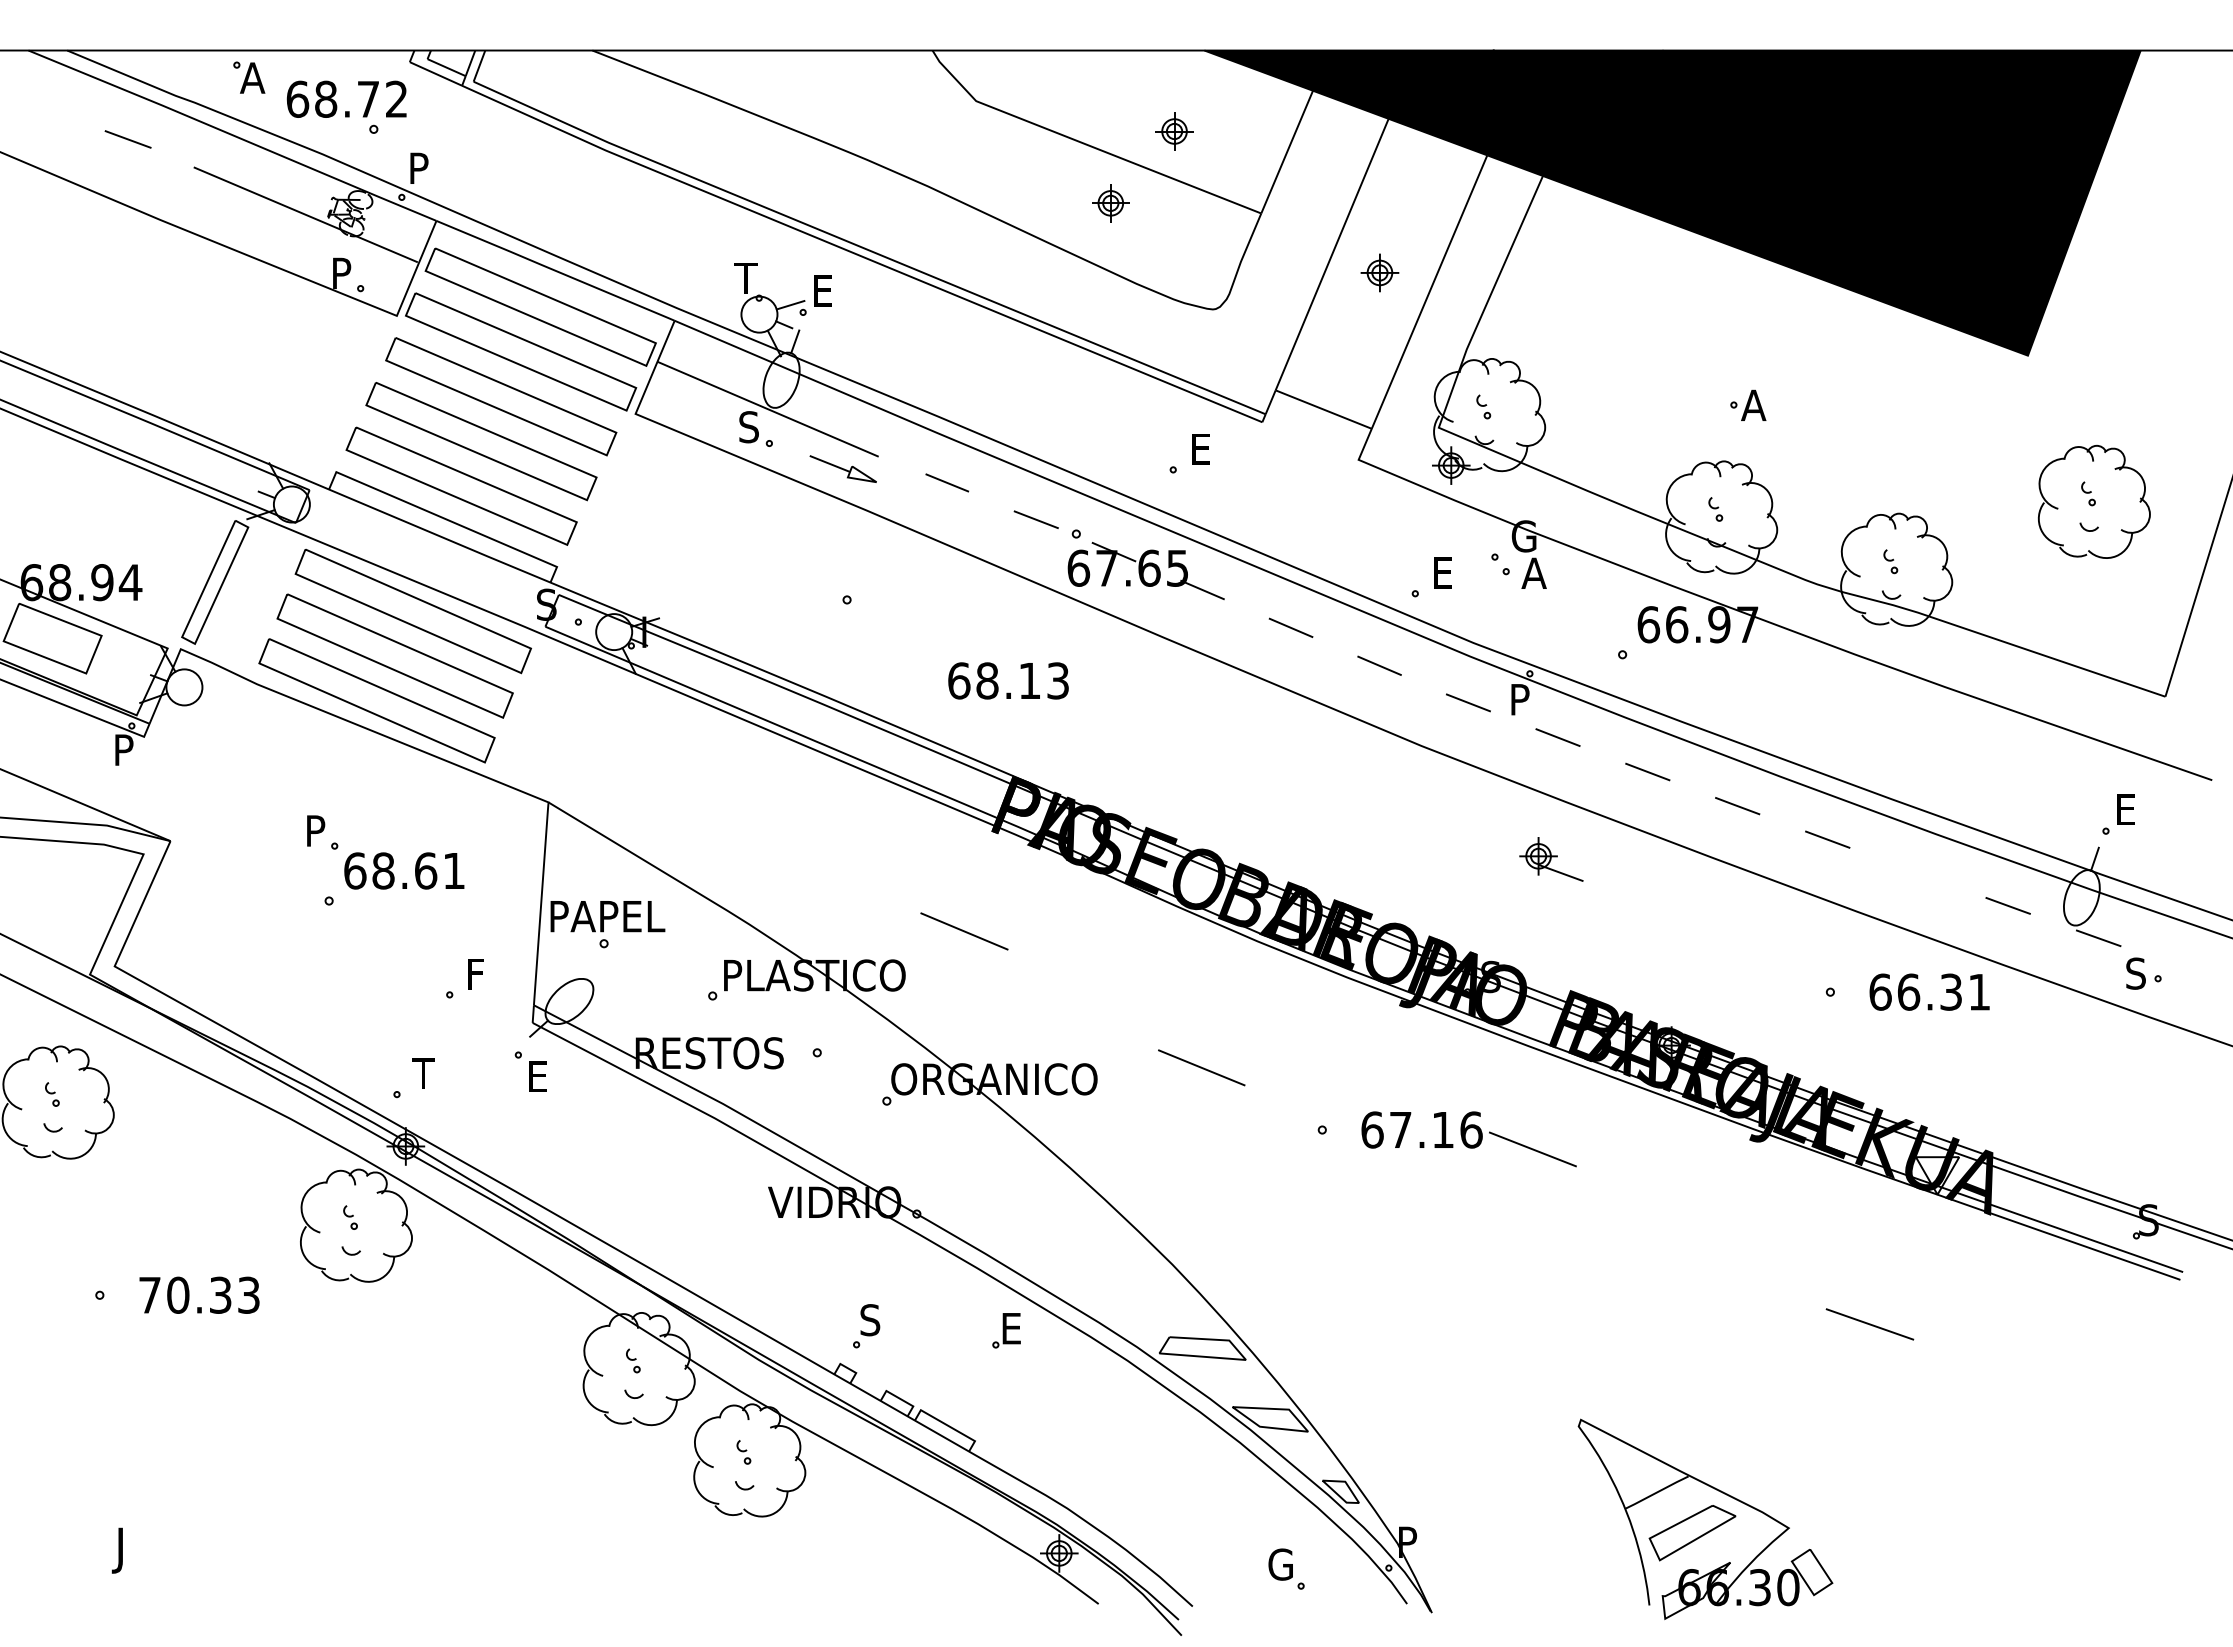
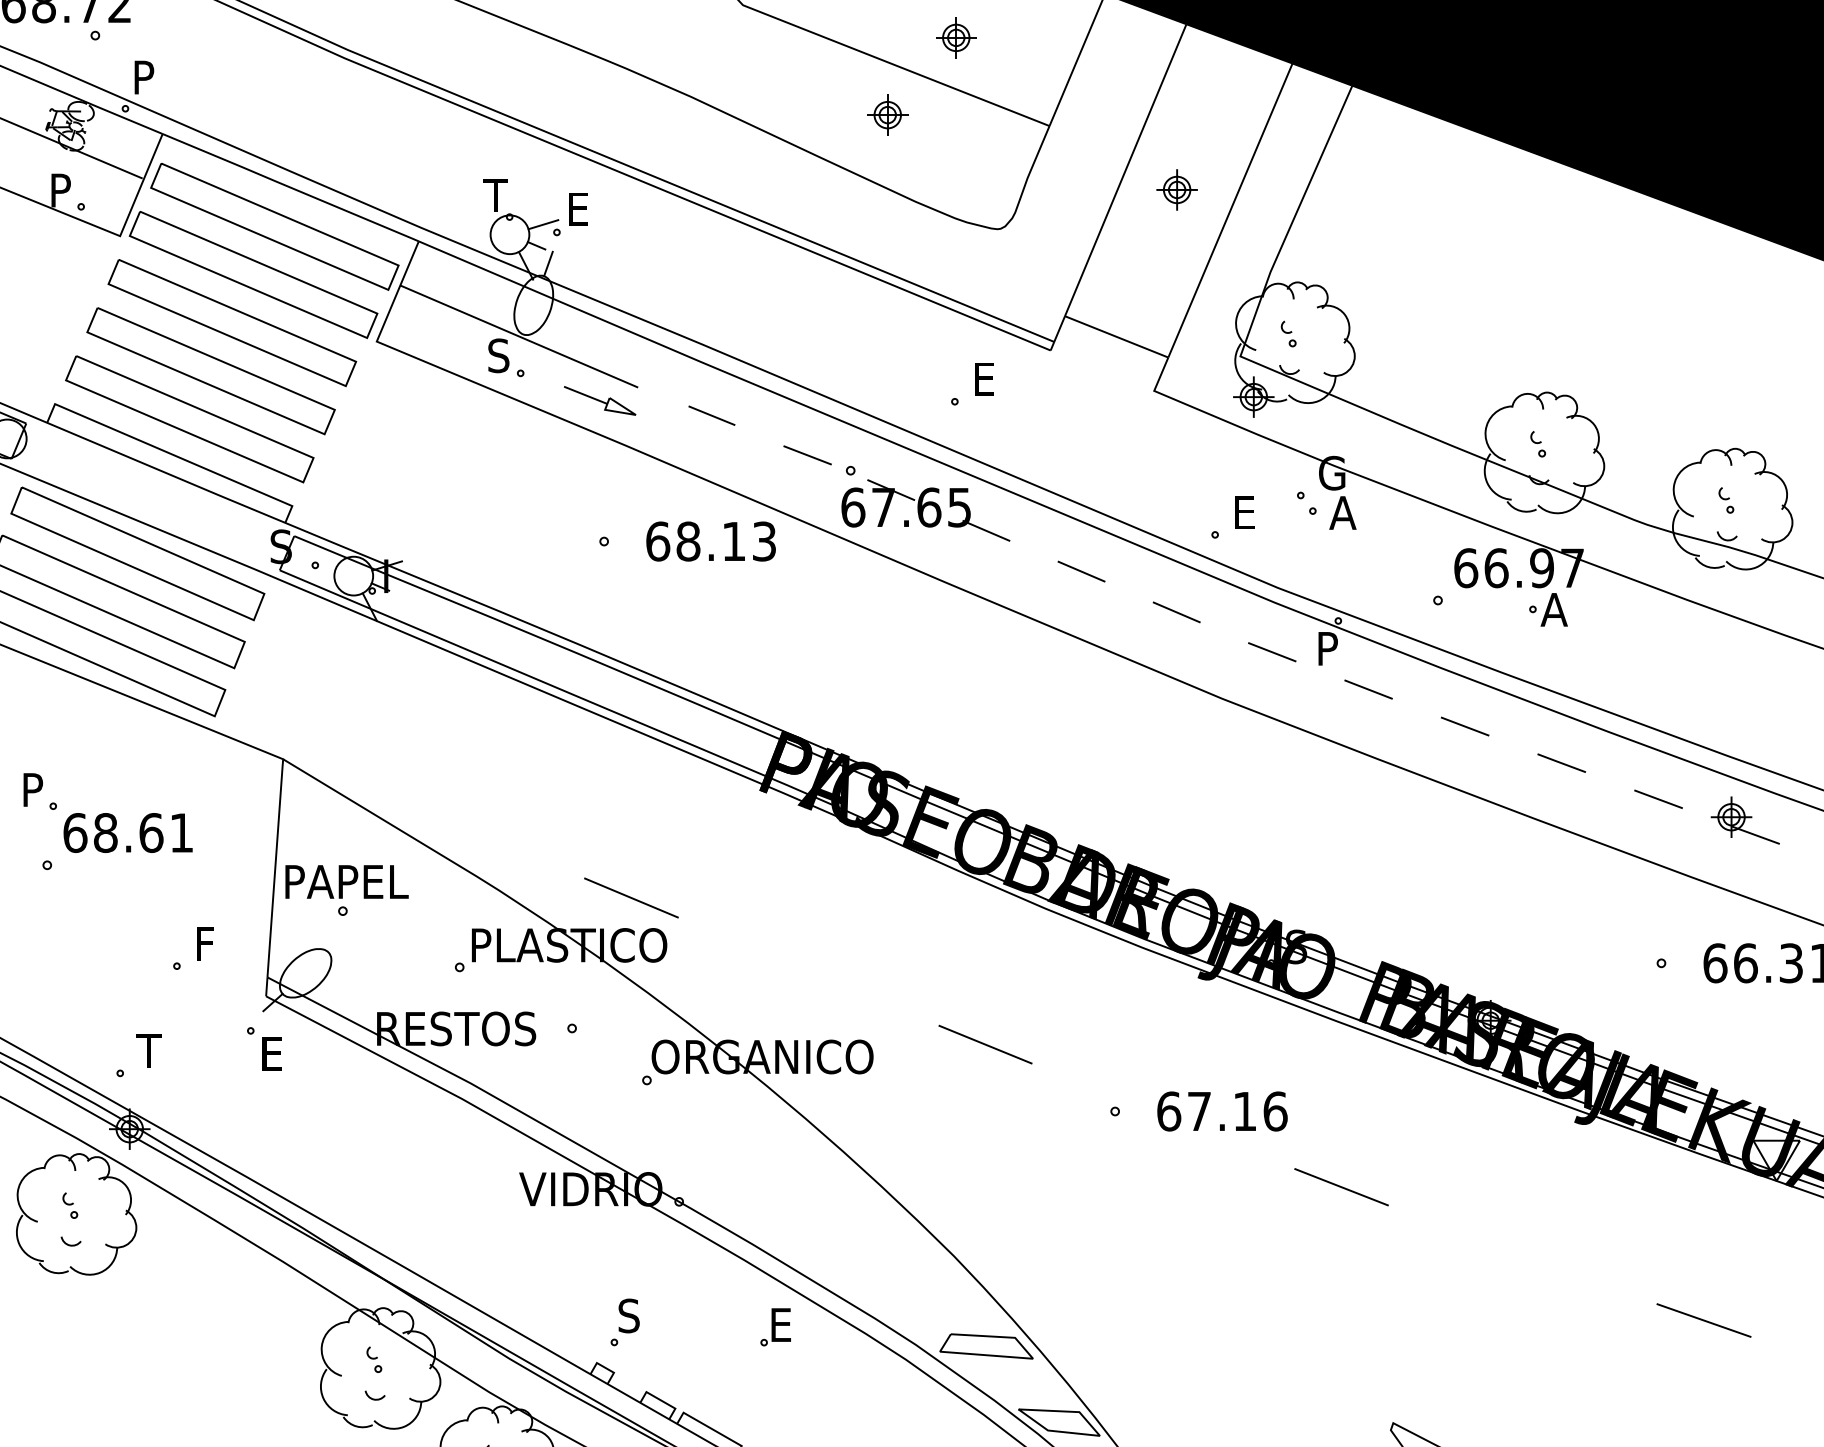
part: (1748, 404) -> (1548, 608), moved
text: (1008, 680) -> (711, 541), moved
part: (1551, 859) -> (1745, 820), moved
line: (964, 931) -> (631, 898), moved
line: (1532, 1149) -> (1341, 1187), moved

